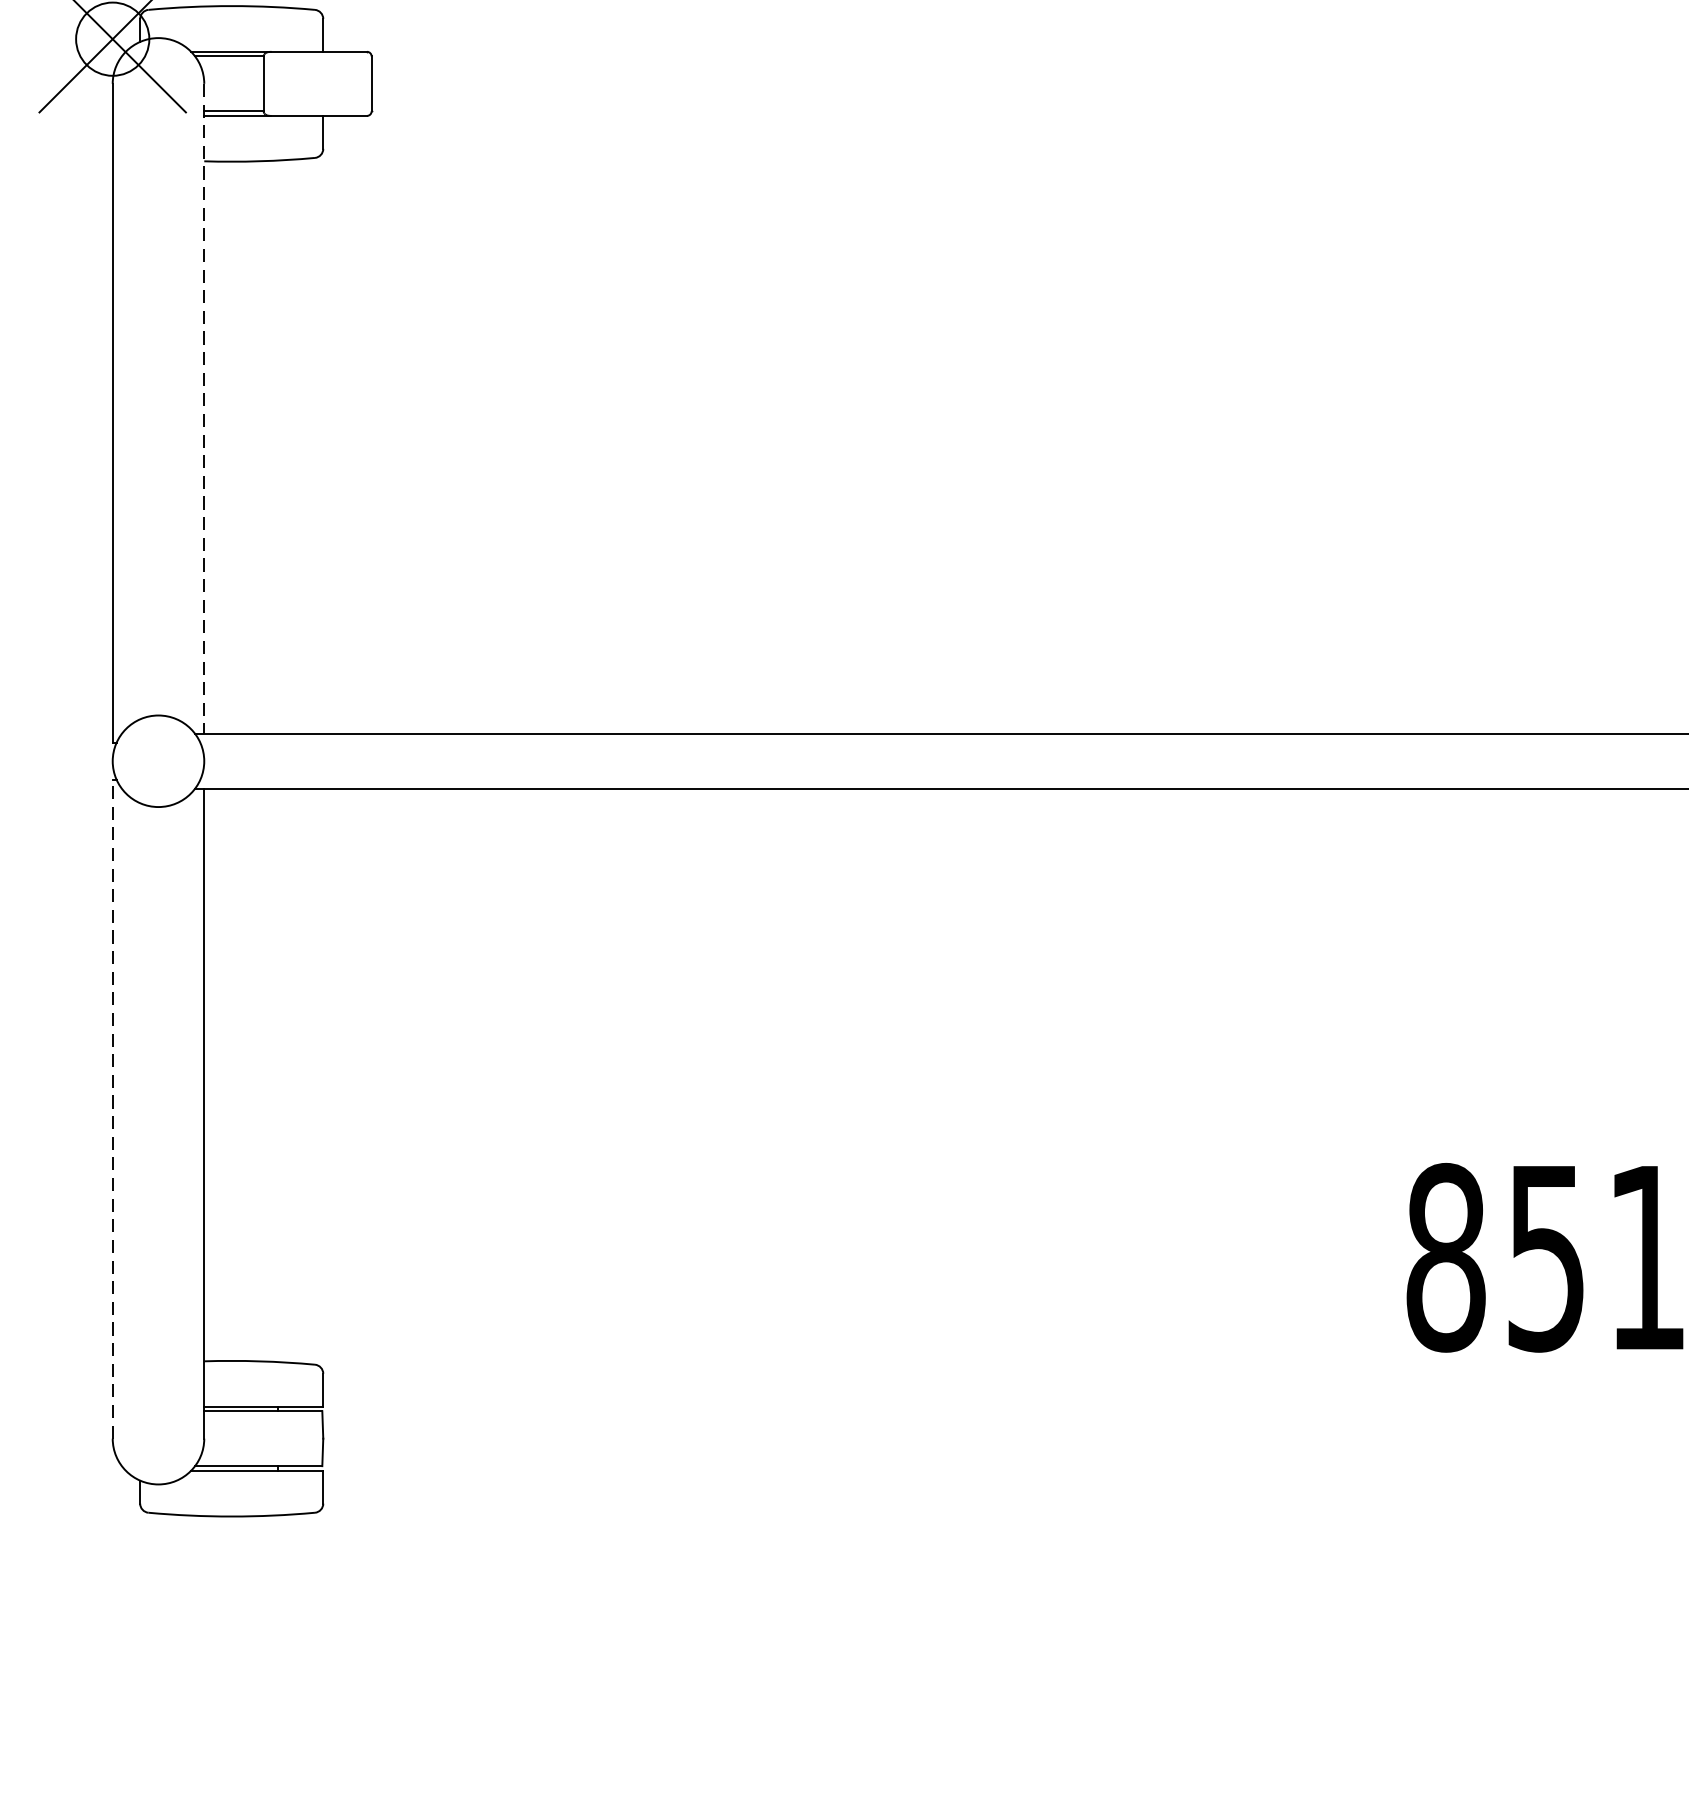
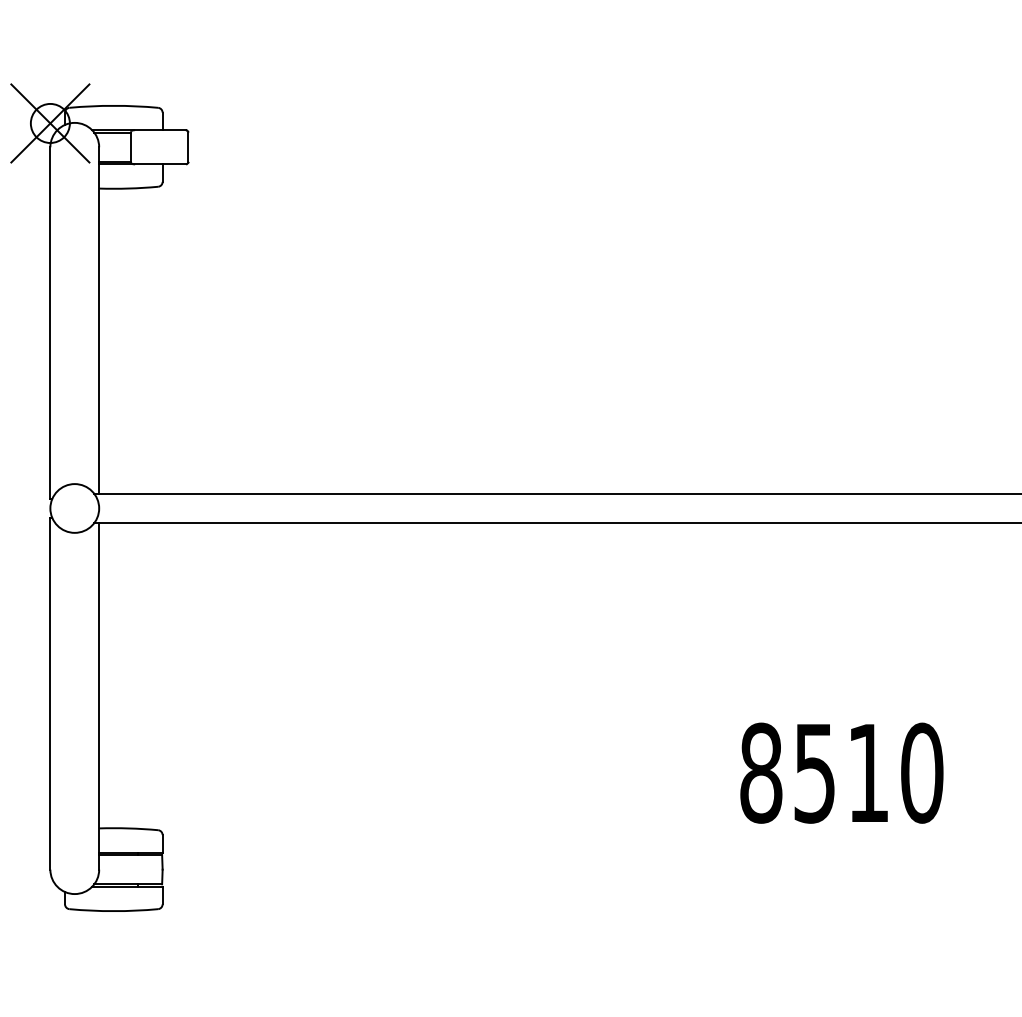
line: (204, 410) -> (99, 321), dashed -> solid
line: (112, 1108) -> (50, 693), dashed -> solid

